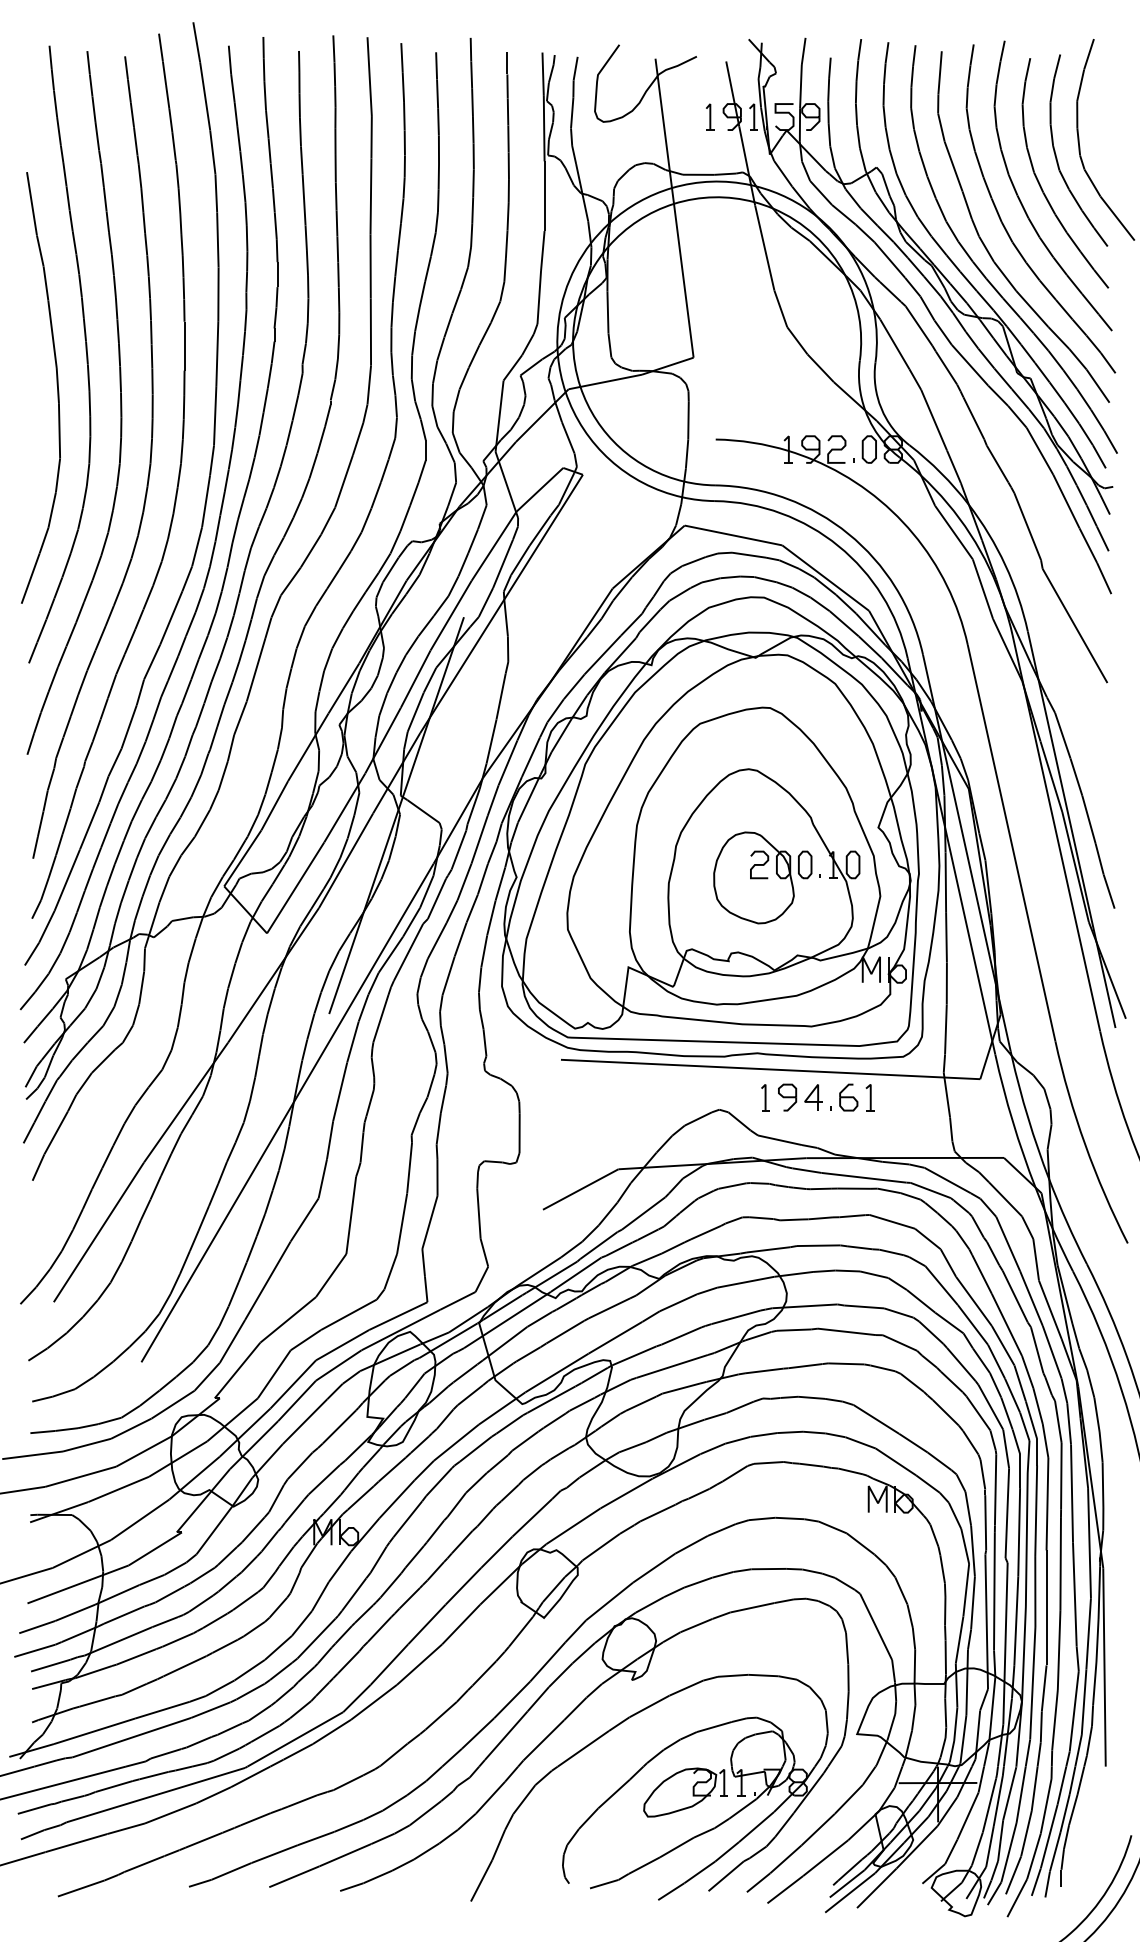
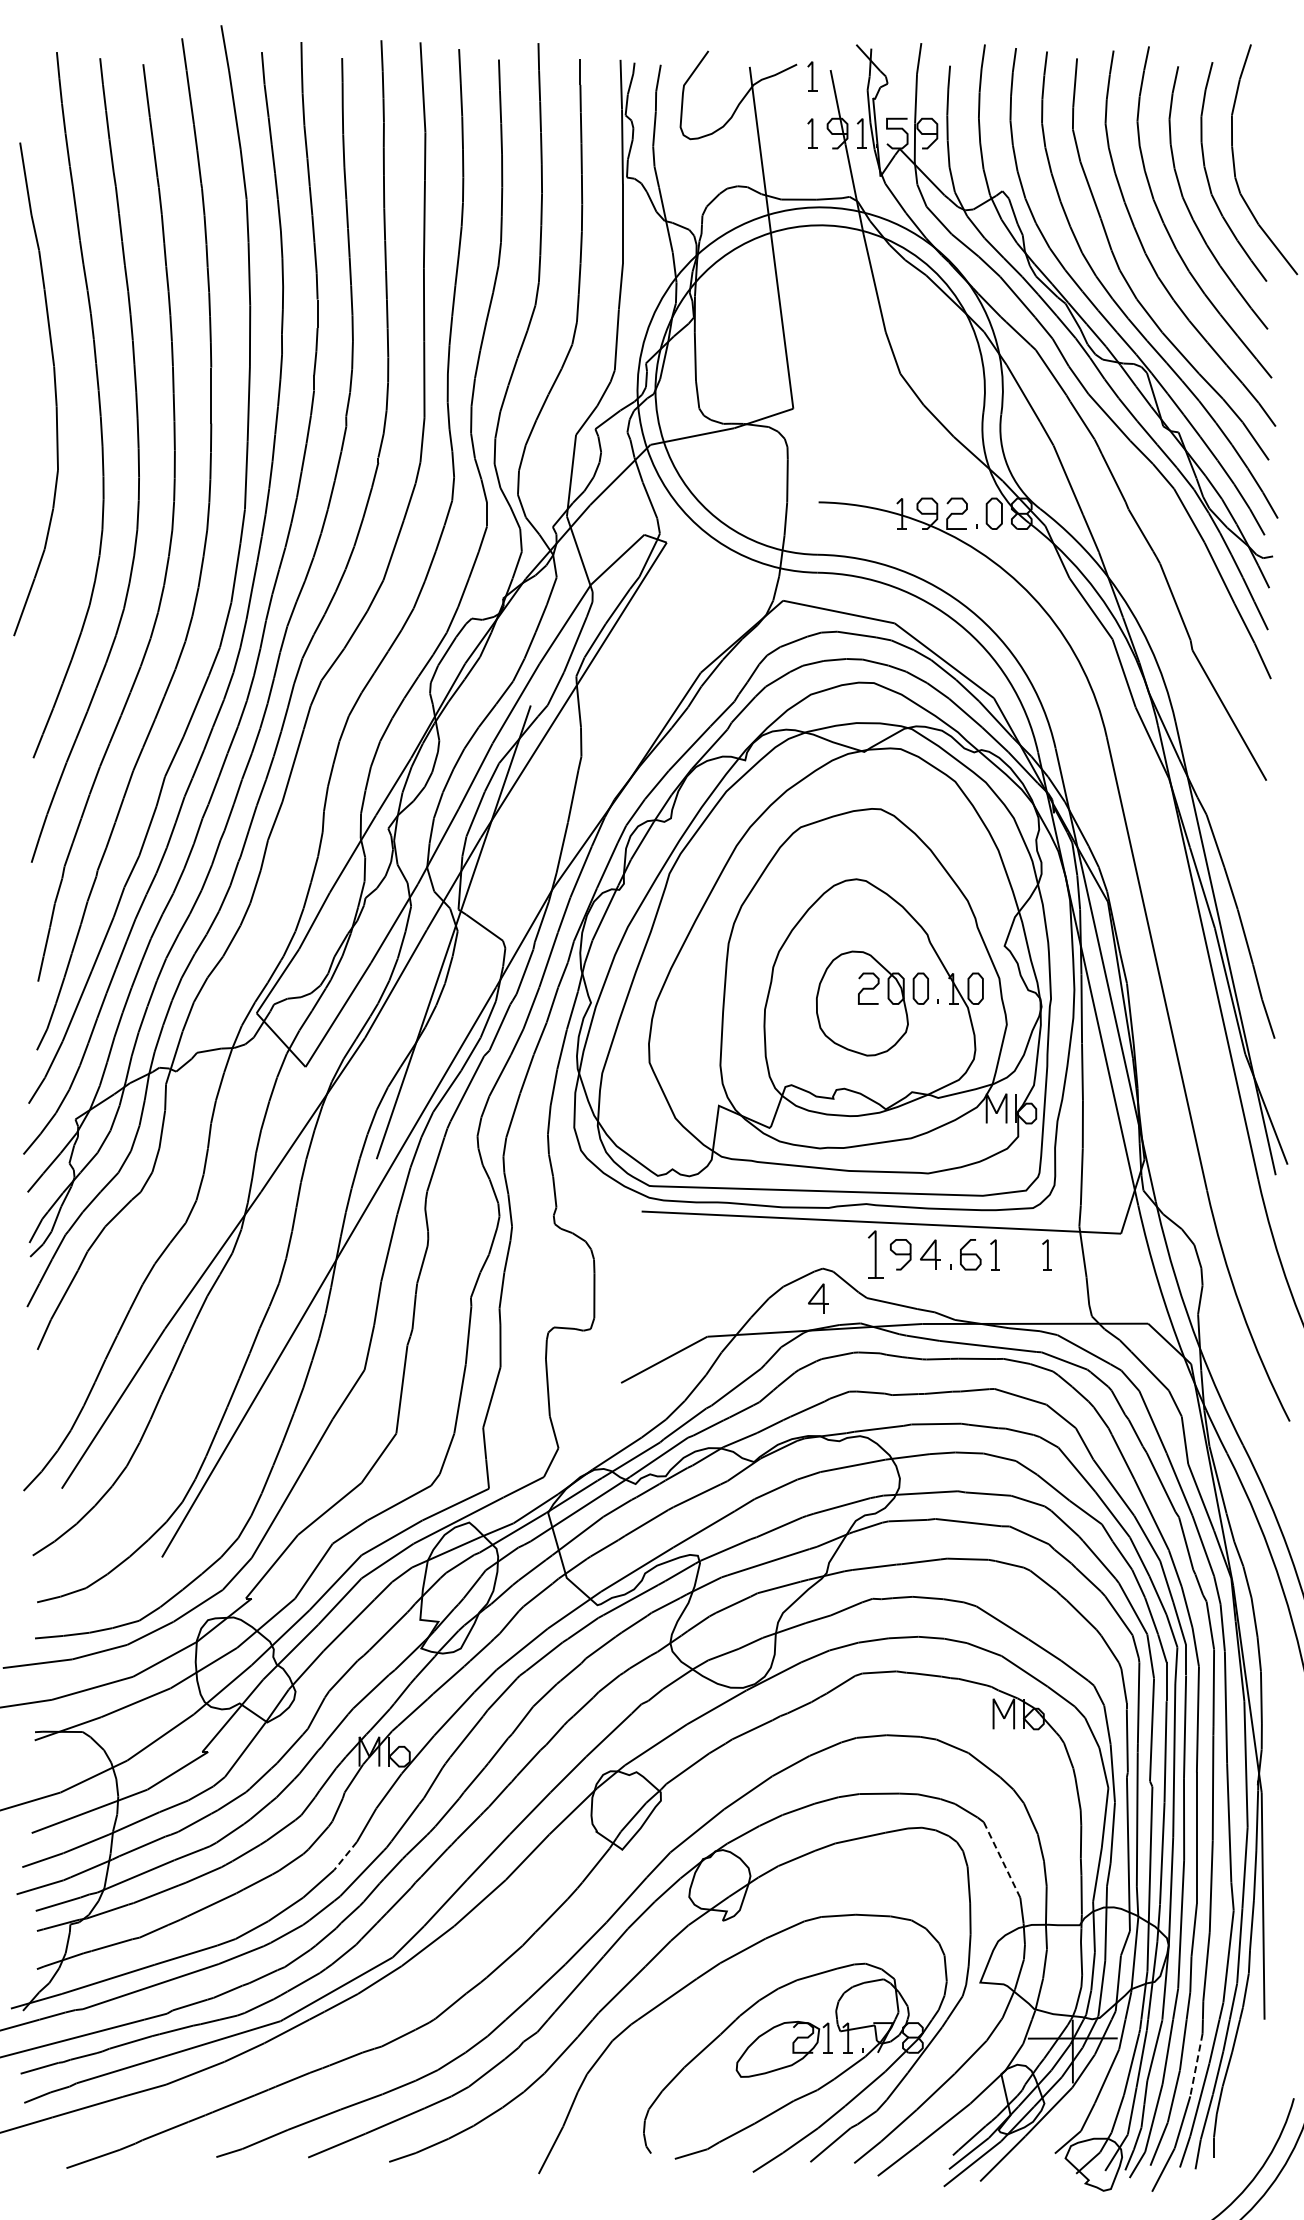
part: (710, 67) -> (812, 76), added
part: (57, 388) -> (54, 389), moved
part: (765, 1097) -> (875, 1254), size x1.6
part: (915, 1097) -> (1046, 1254), added
part: (715, 1135) -> (818, 1298), added
line: (301, 1623) -> (345, 1856), solid -> dashed
line: (876, 1627) -> (1002, 1860), solid -> dashed
line: (1046, 1806) -> (1196, 2065), solid -> dashed

